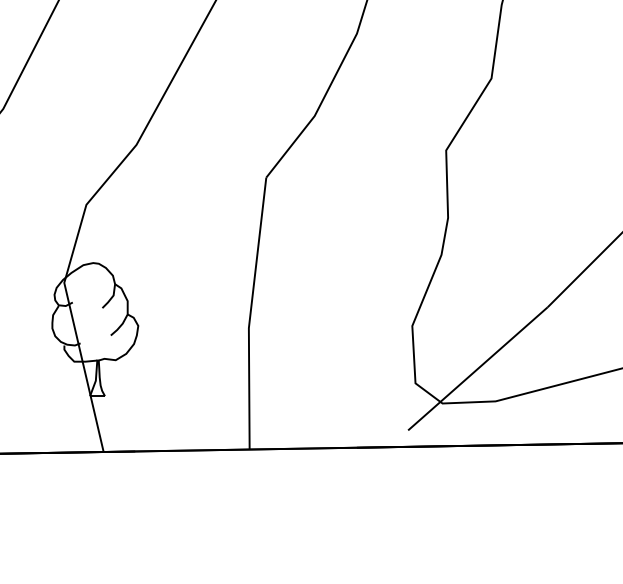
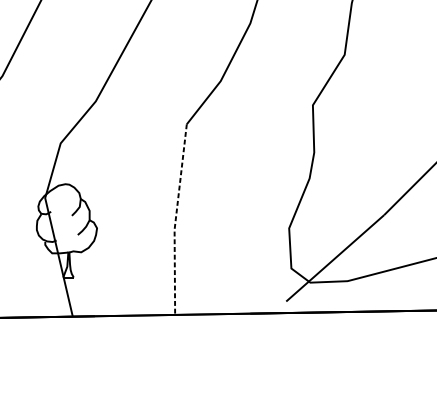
line: (250, 314) -> (175, 220), solid -> dashed

